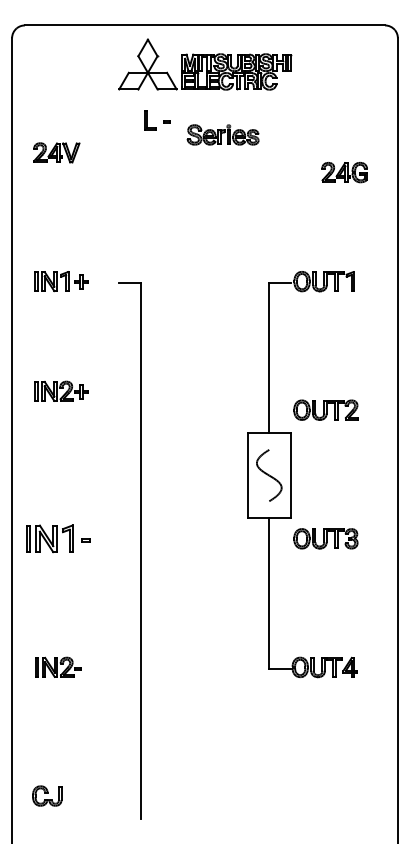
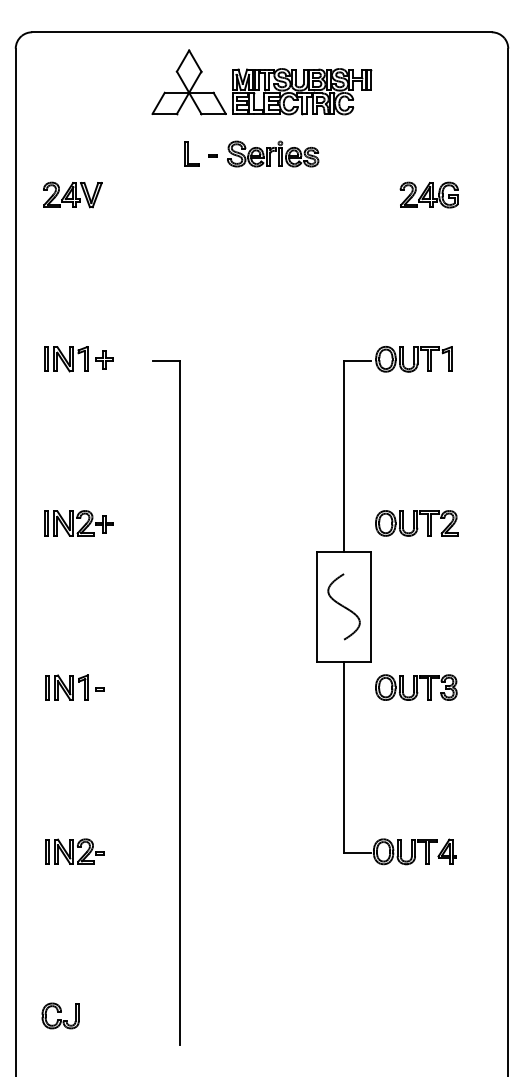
part: (223, 134) -> (273, 153), moved
part: (344, 172) -> (428, 194), moved
part: (61, 391) -> (78, 523), moved
part: (58, 538) -> (74, 687), size x0.71

